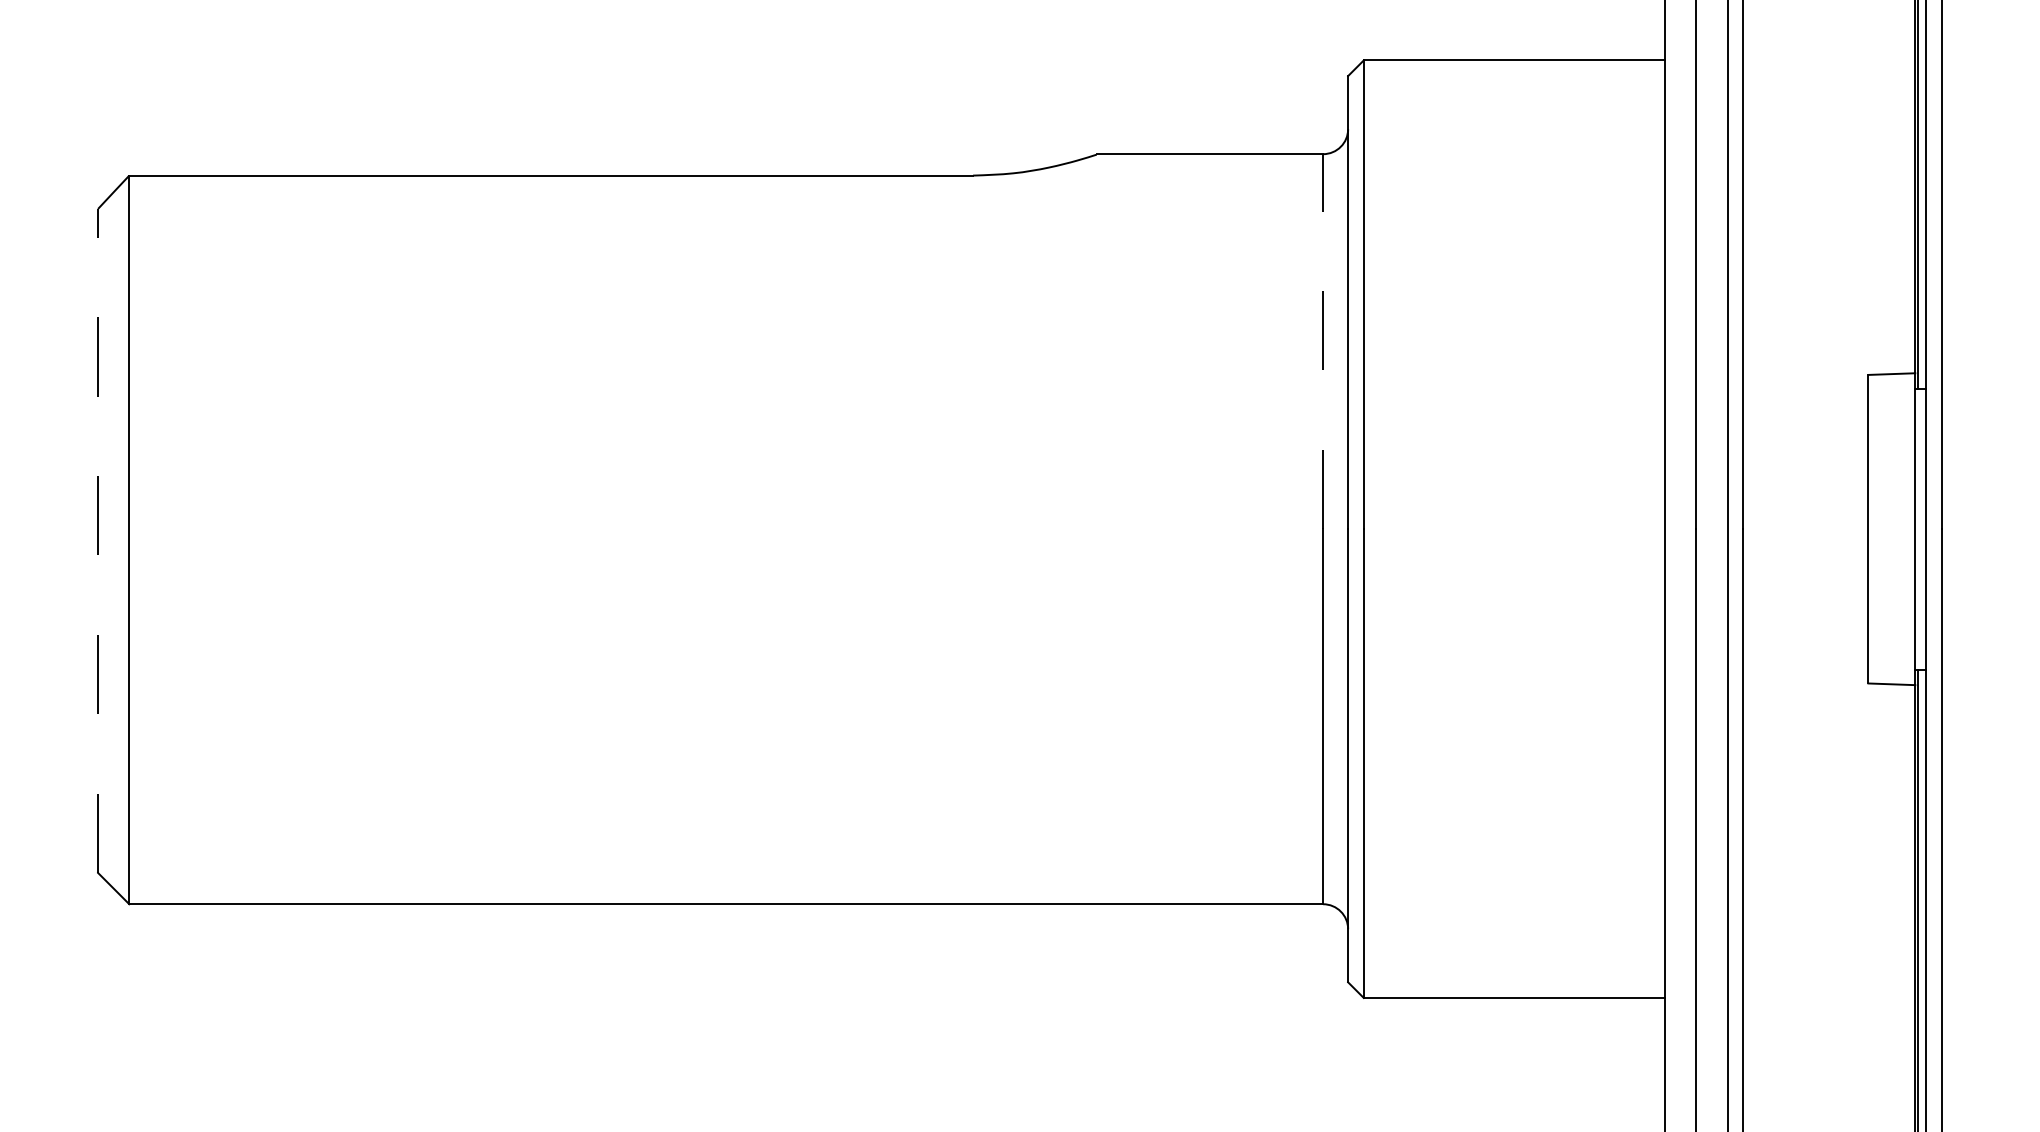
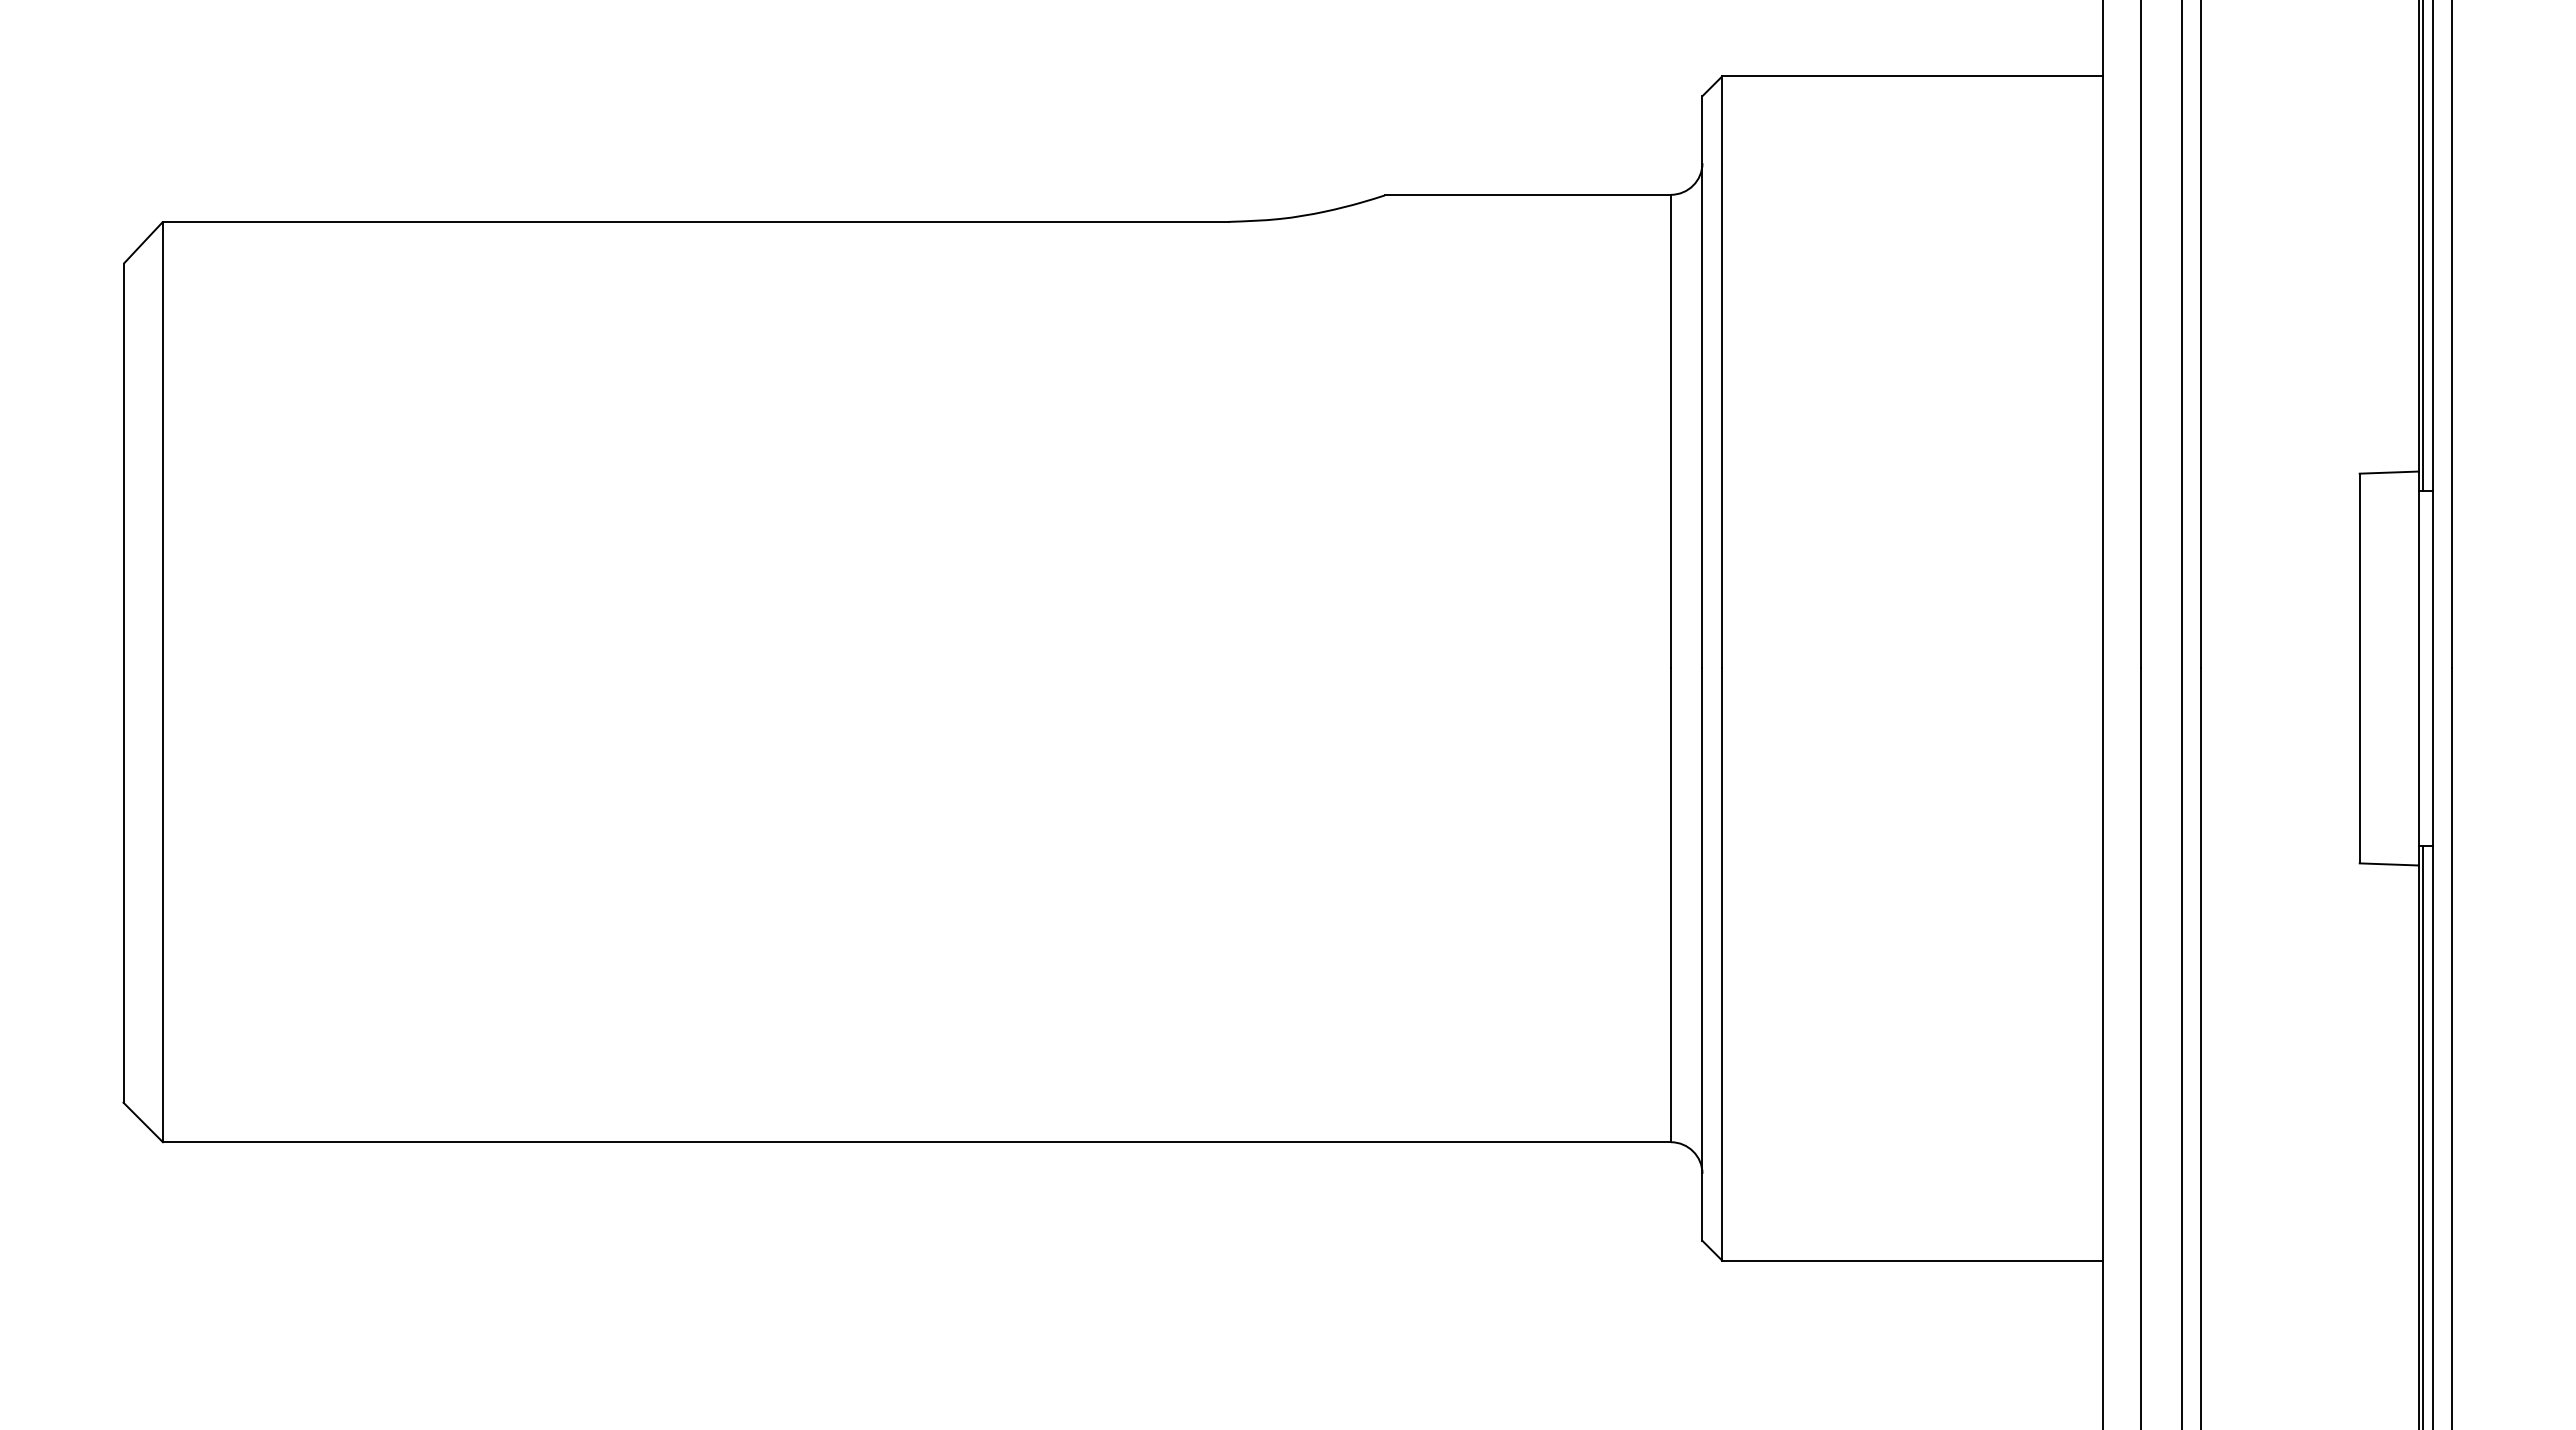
line: (1322, 341) -> (1670, 431), dashed -> solid
line: (98, 540) -> (123, 682), dashed -> solid

